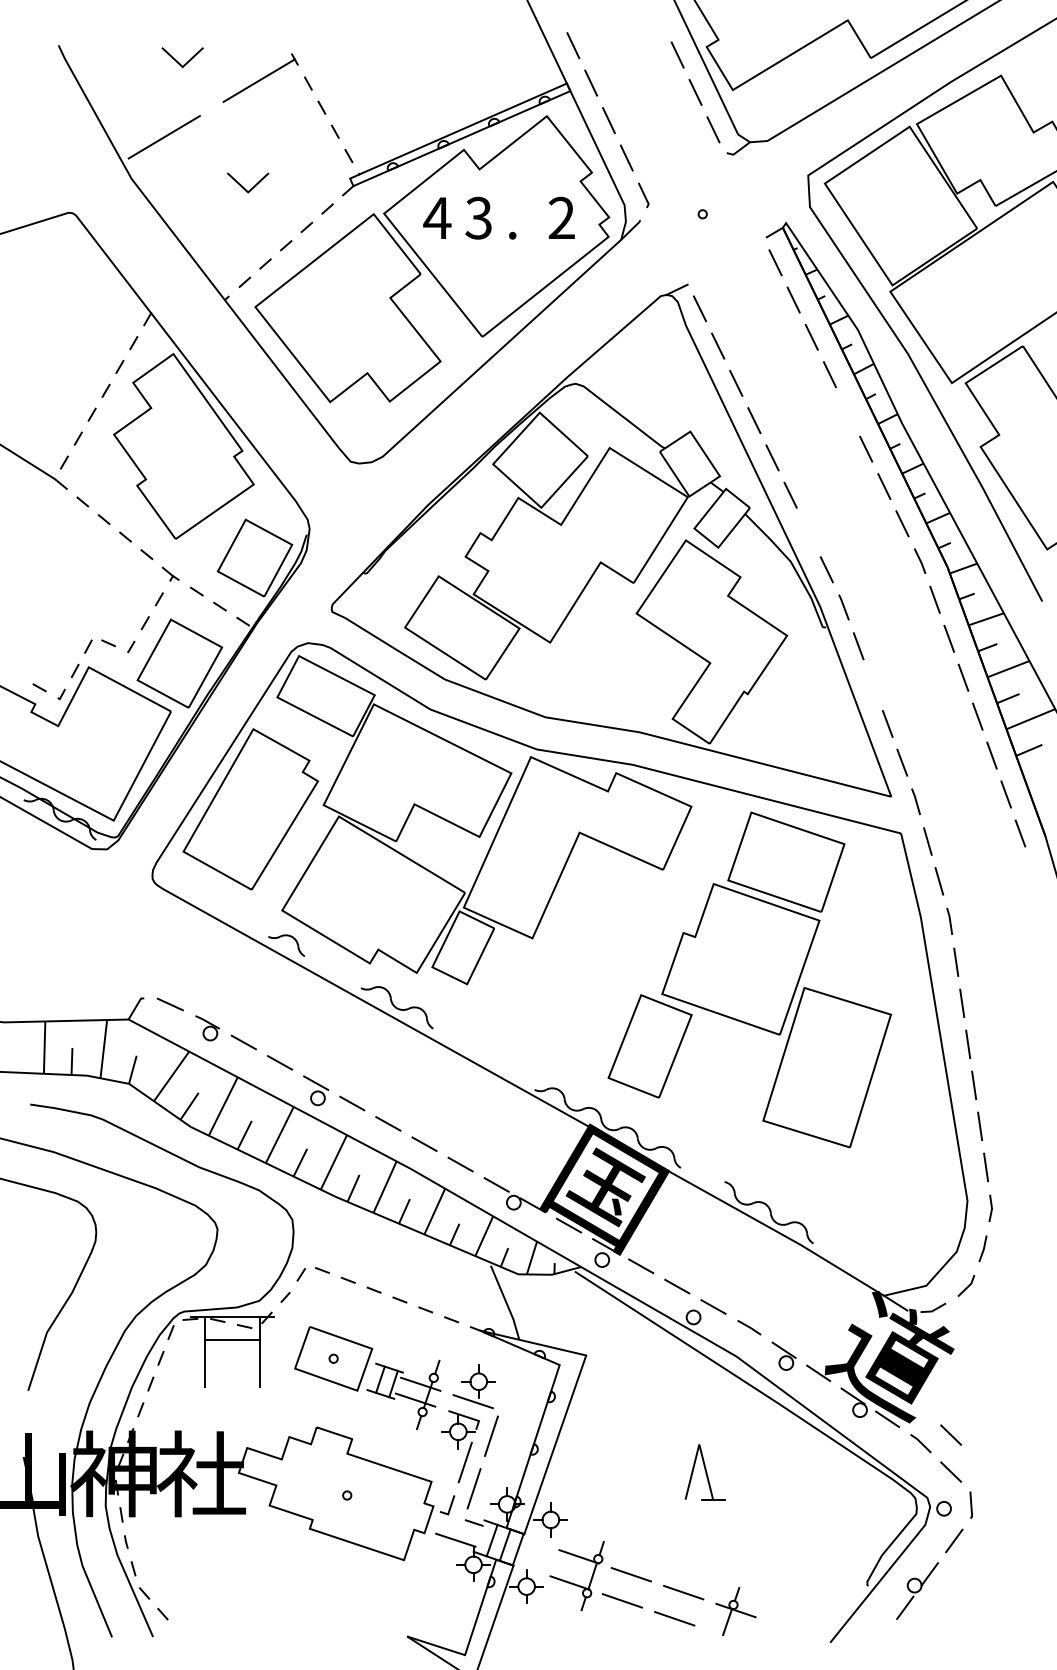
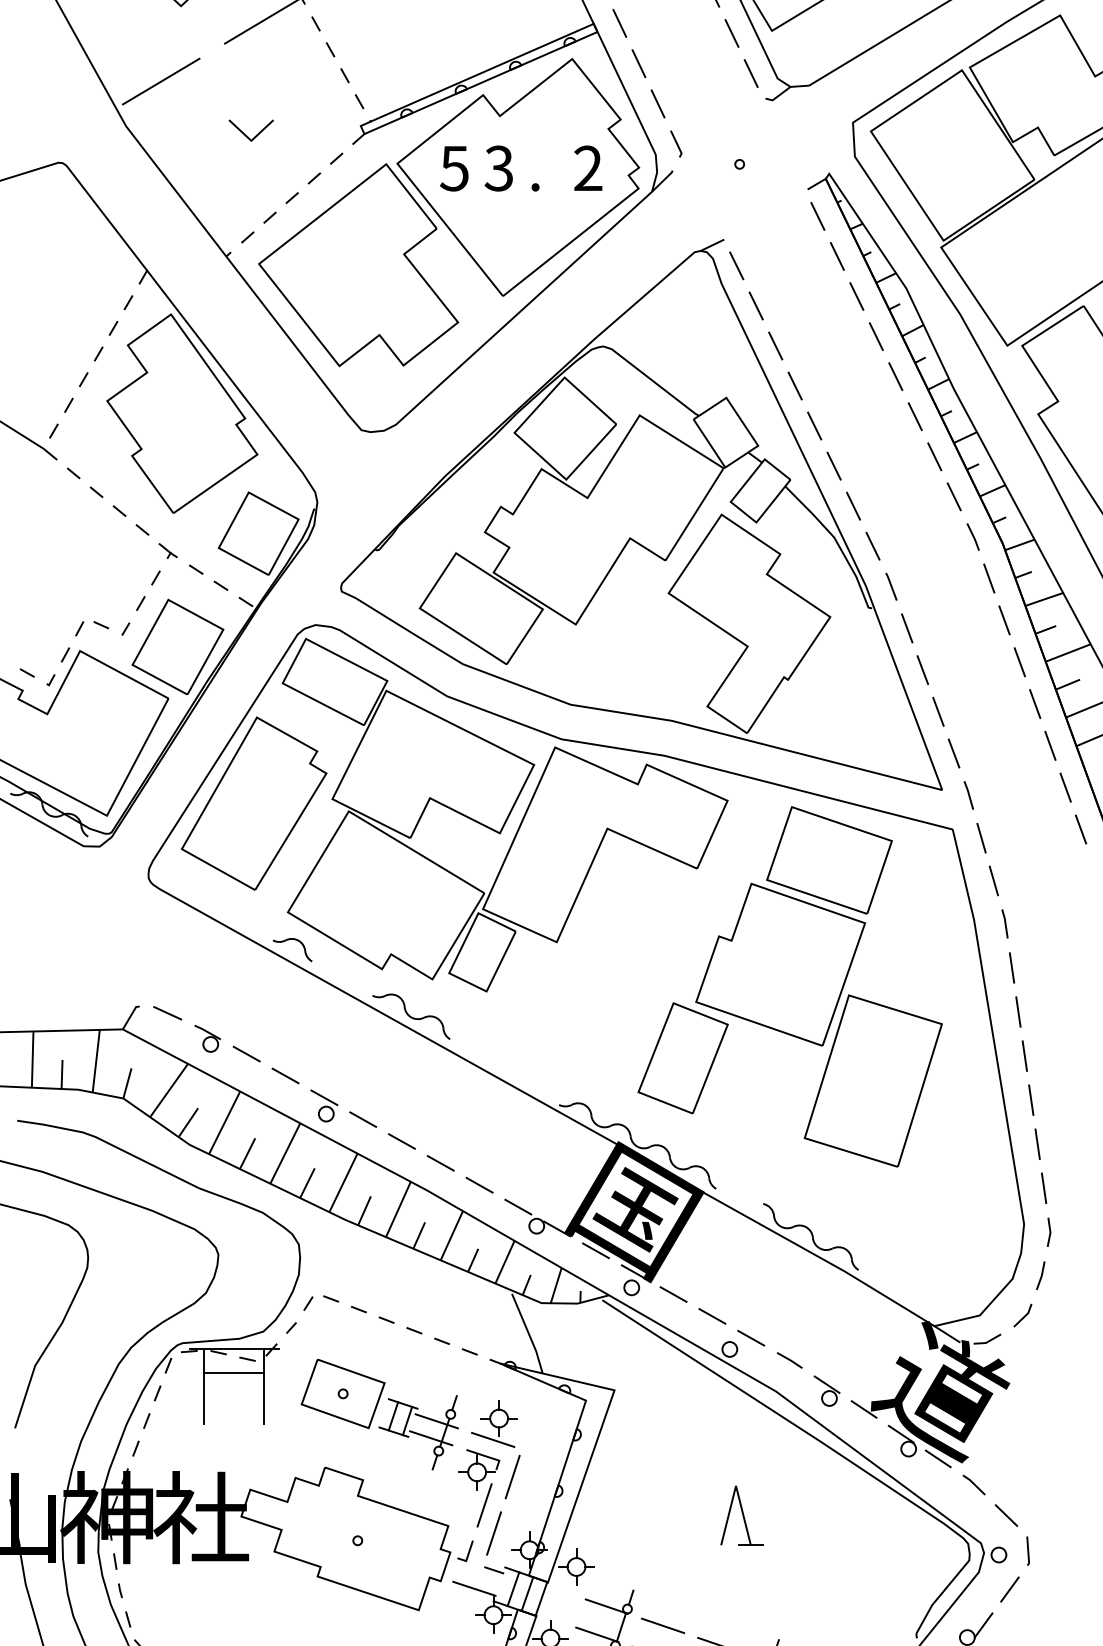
text: (437, 218) -> (454, 168), 4 -> 5
line: (848, 411) -> (896, 376), added
line: (808, 532) -> (853, 506), added
line: (873, 685) -> (923, 670), added
line: (951, 1434) -> (1006, 1475), removed

